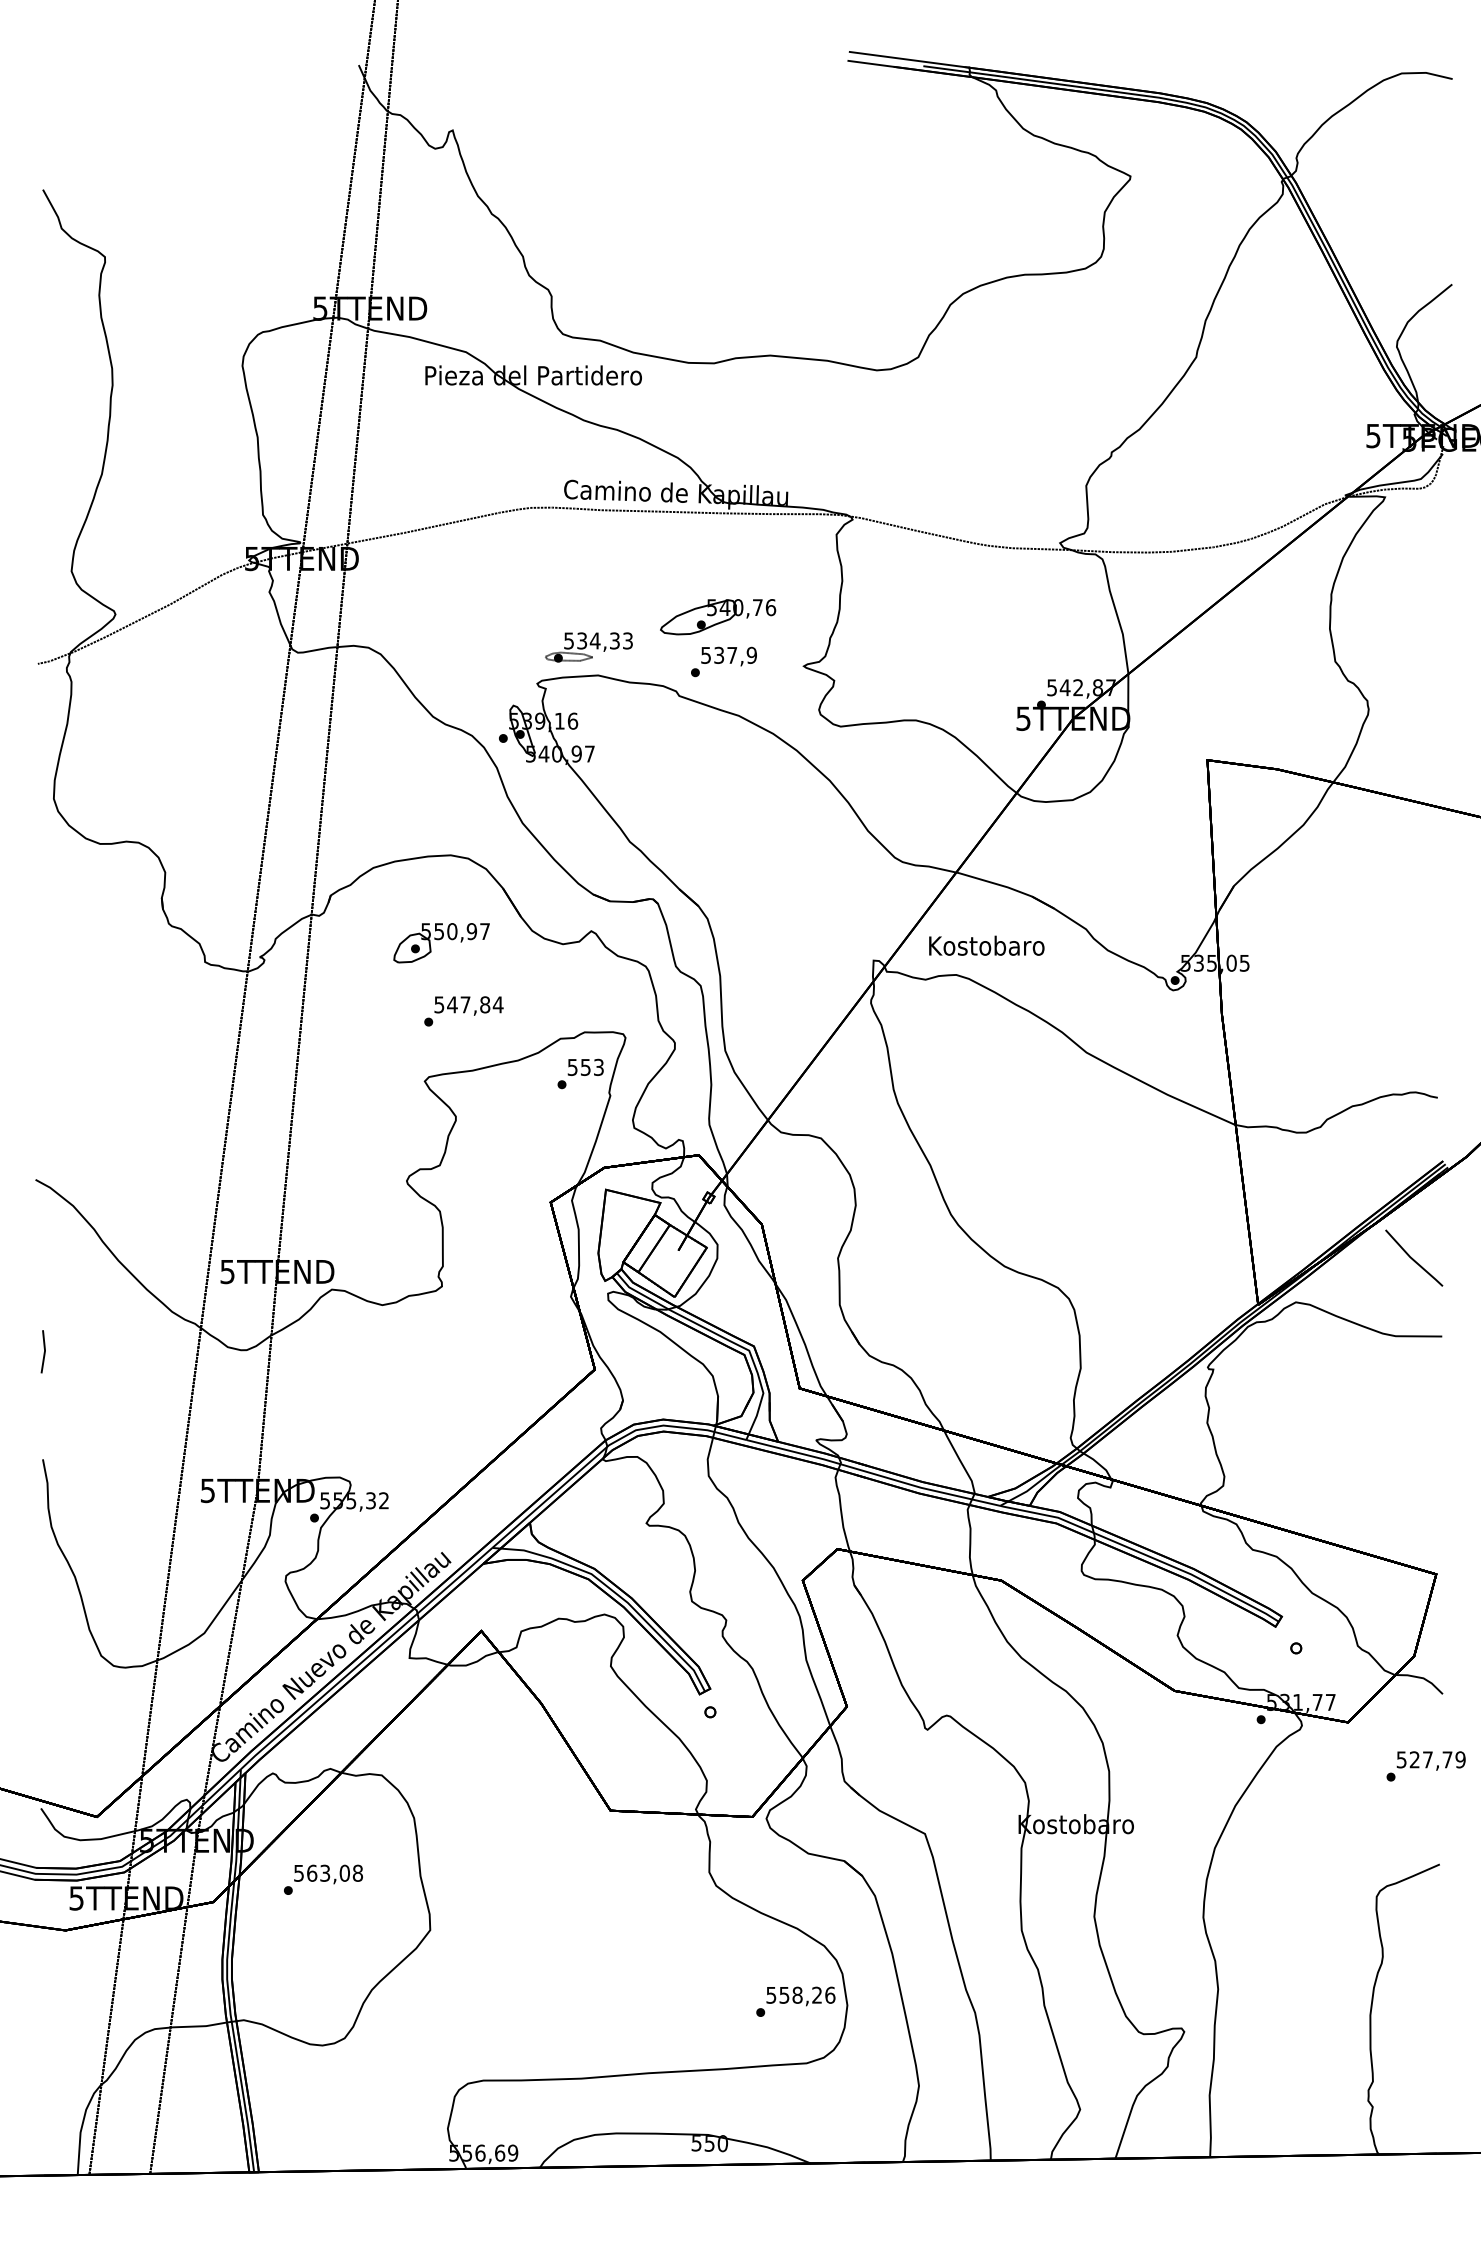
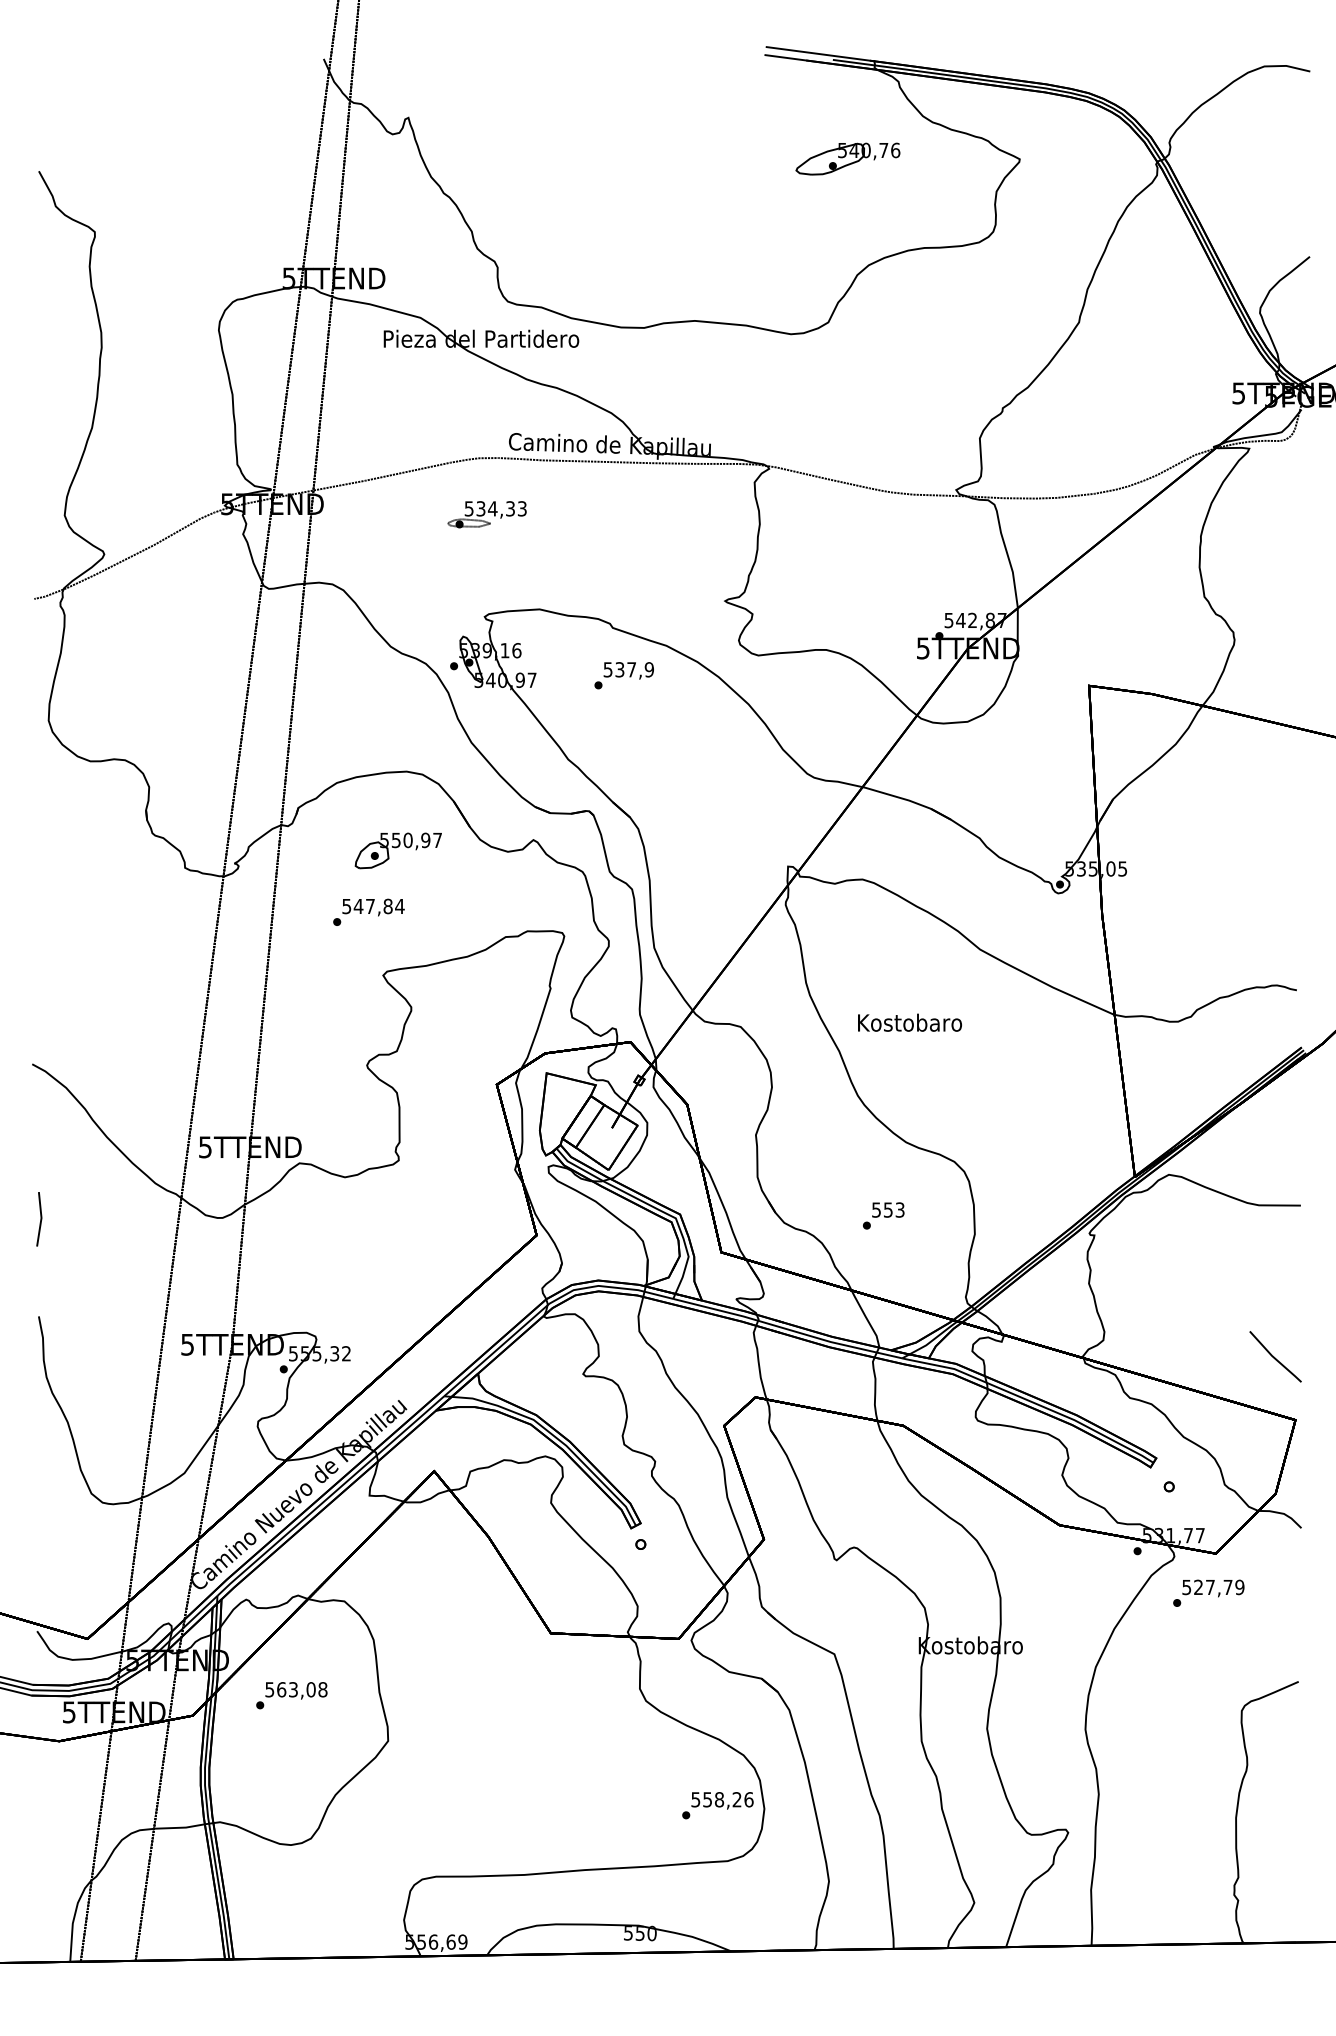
part: (718, 617) -> (848, 159), moved
part: (588, 647) -> (486, 514), moved
text: (723, 661) -> (623, 675), moved
text: (986, 945) -> (909, 1022), moved
text: (463, 1011) -> (368, 912), moved
text: (580, 1073) -> (883, 1215), moved
curve: (1413, 1258) -> (1274, 1357), moved
part: (42, 1351) -> (38, 1219), size x1.4
text: (1425, 1766) -> (1208, 1593), moved

